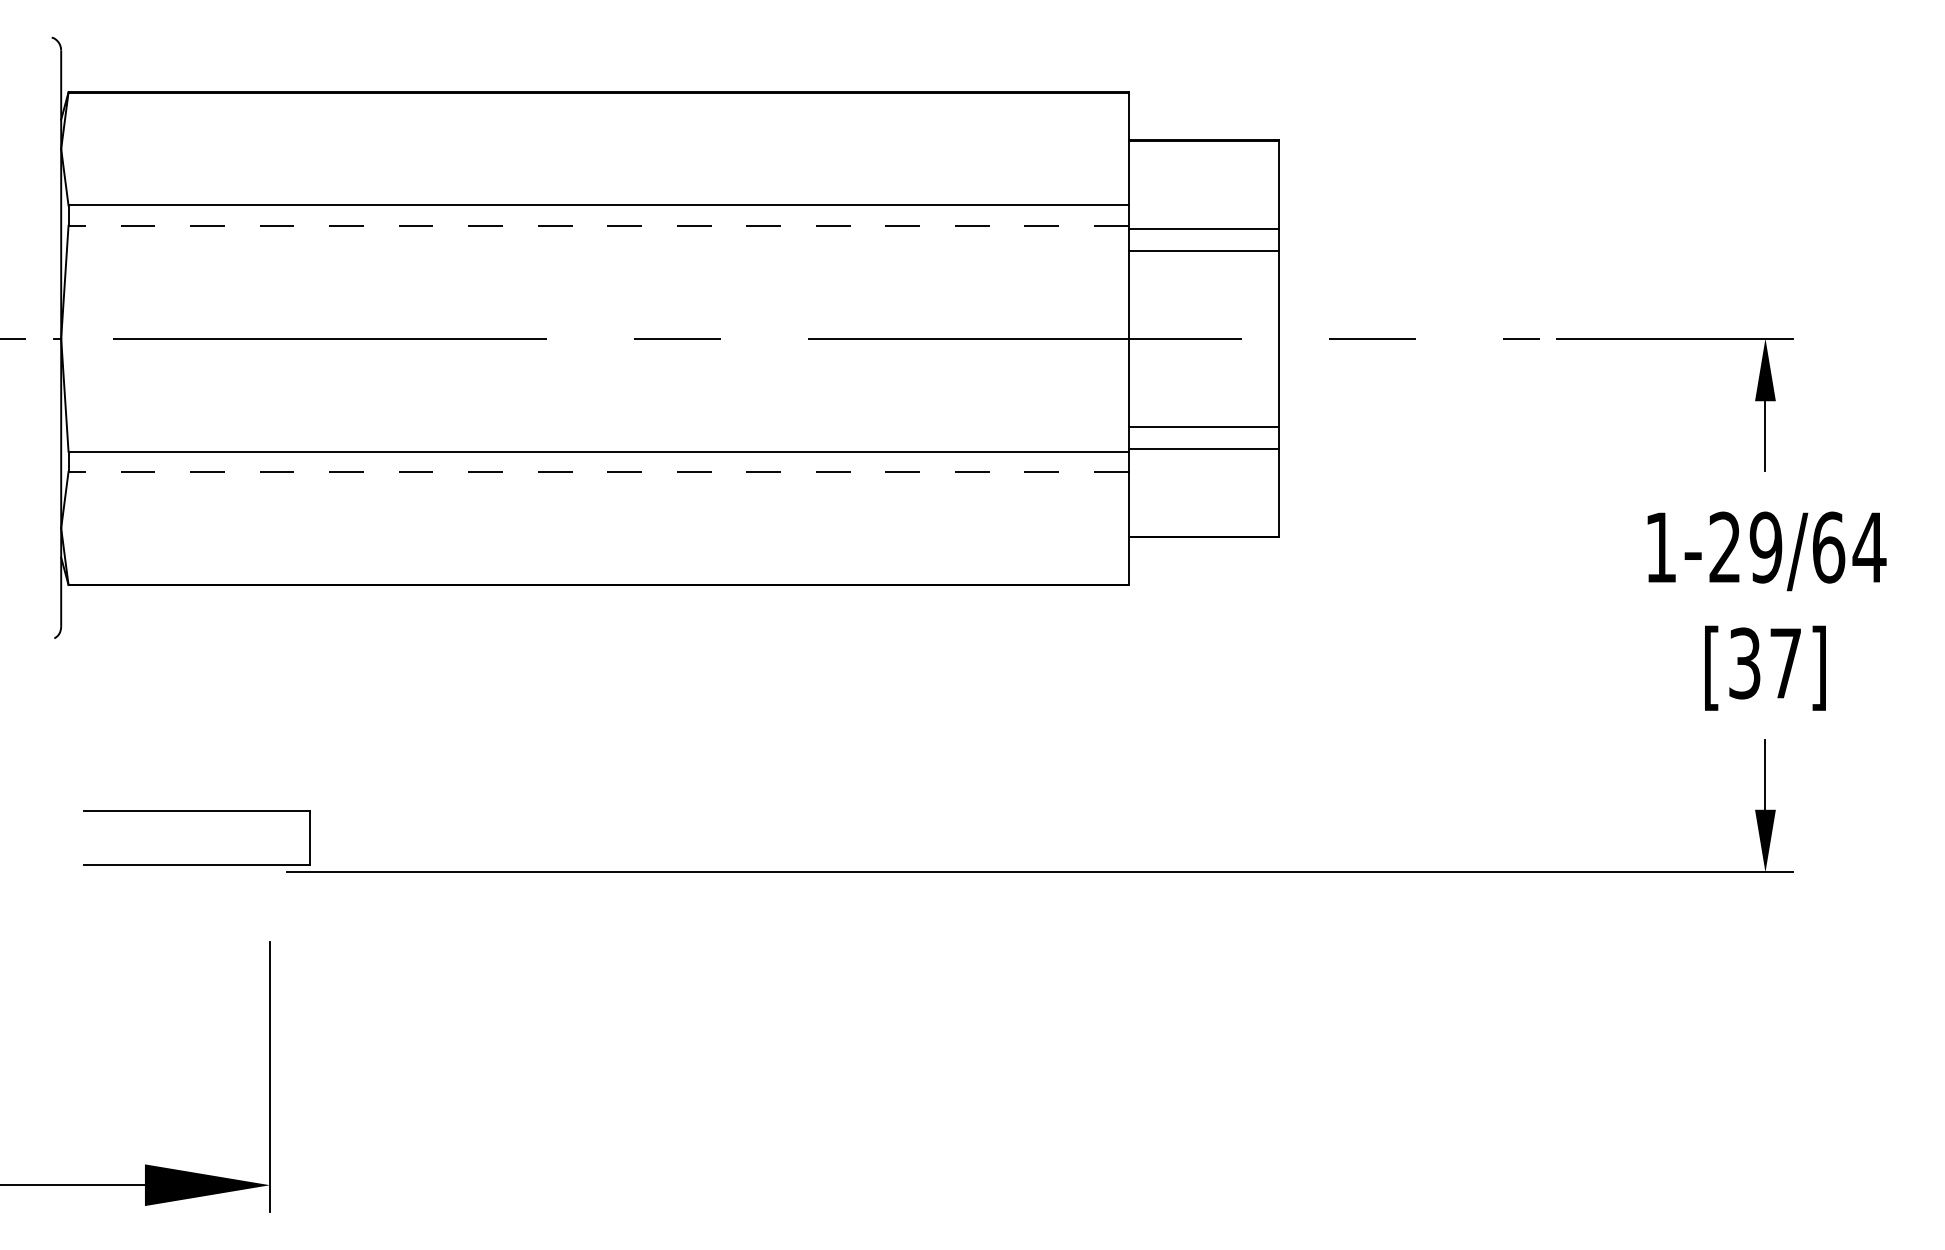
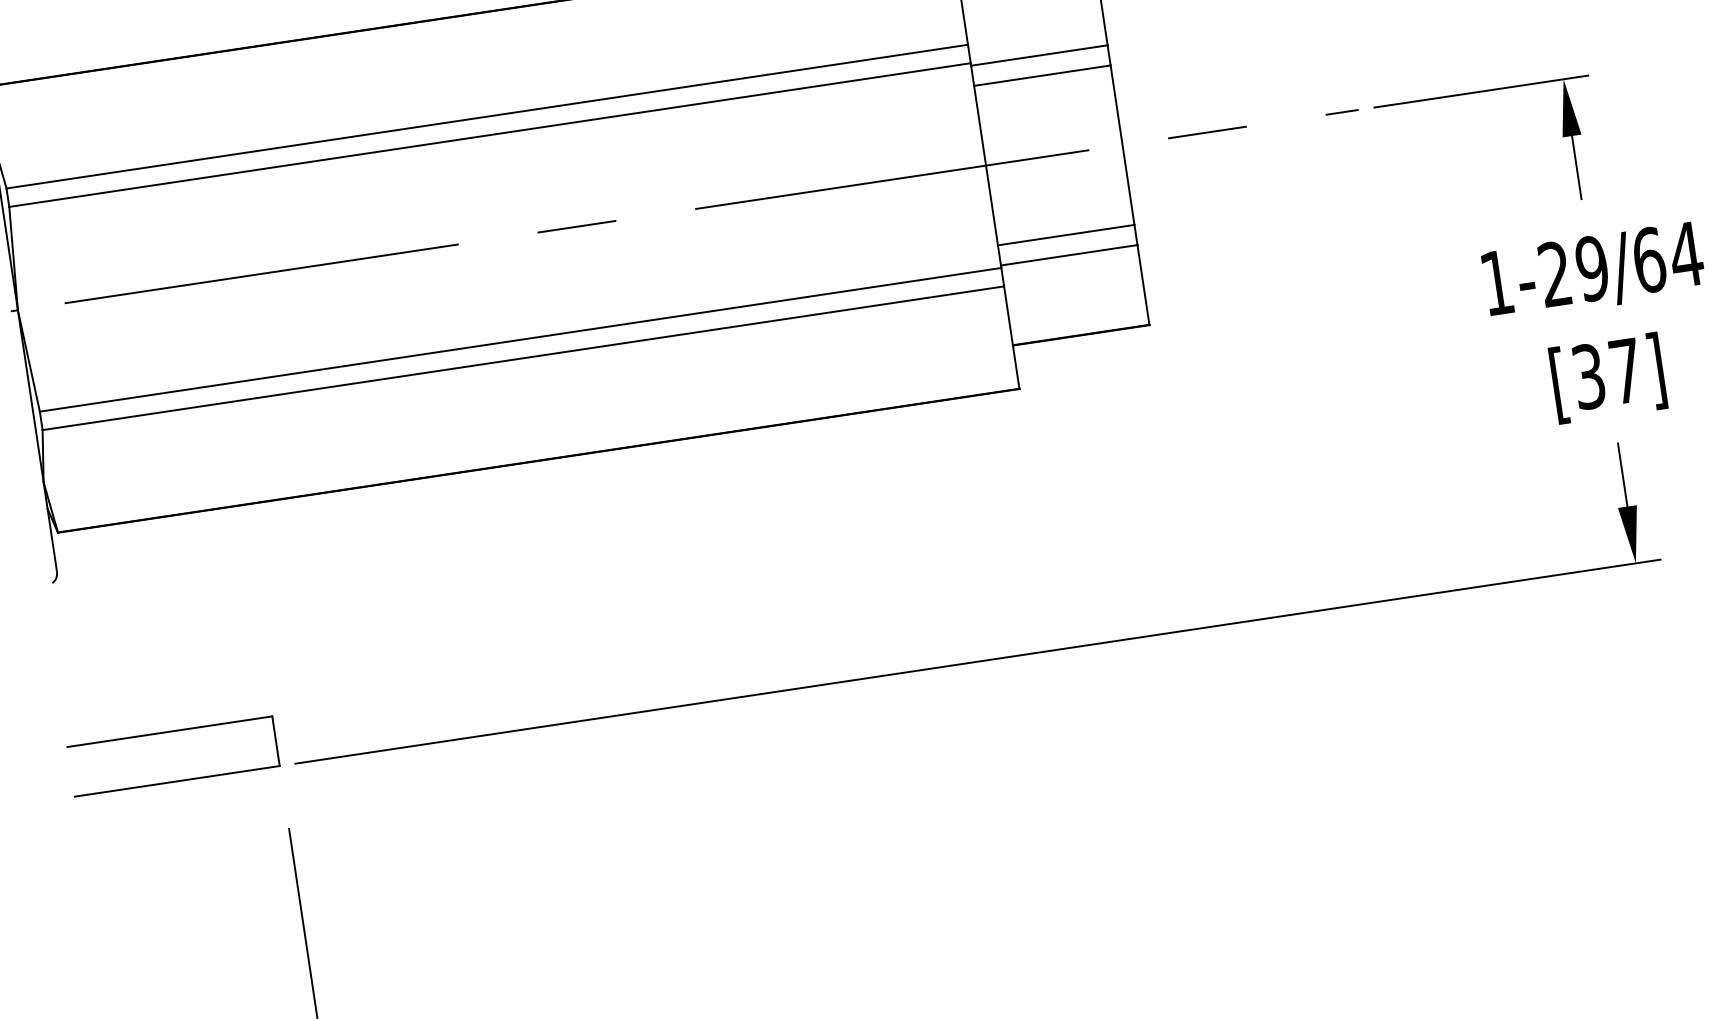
line: (598, 225) -> (489, 134), dashed -> solid
line: (598, 471) -> (523, 357), dashed -> solid
part: (196, 811) -> (169, 732), moved

